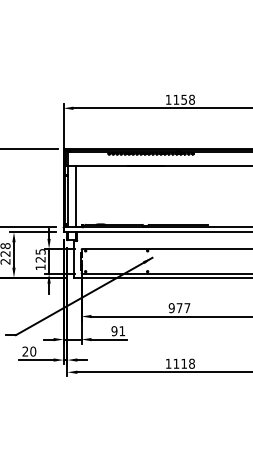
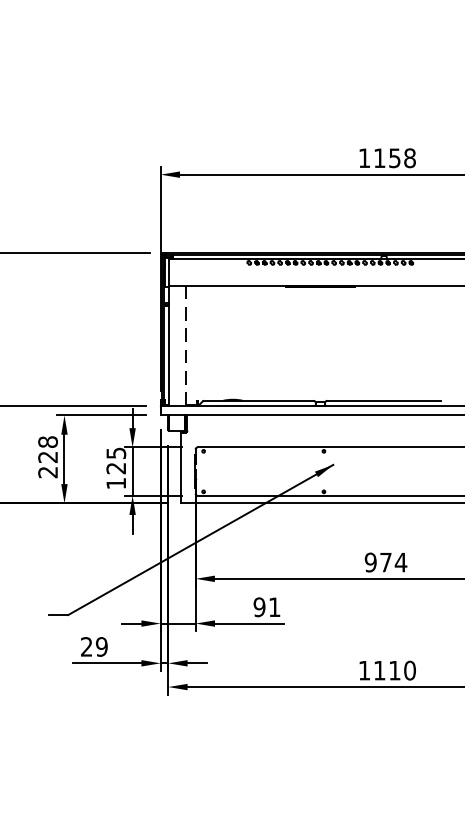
line: (76, 196) -> (185, 345), solid -> dashed
text: (187, 308) -> (401, 563), 977 -> 974
text: (33, 351) -> (102, 646), 20 -> 29
text: (192, 363) -> (410, 670), 1118 -> 1110

